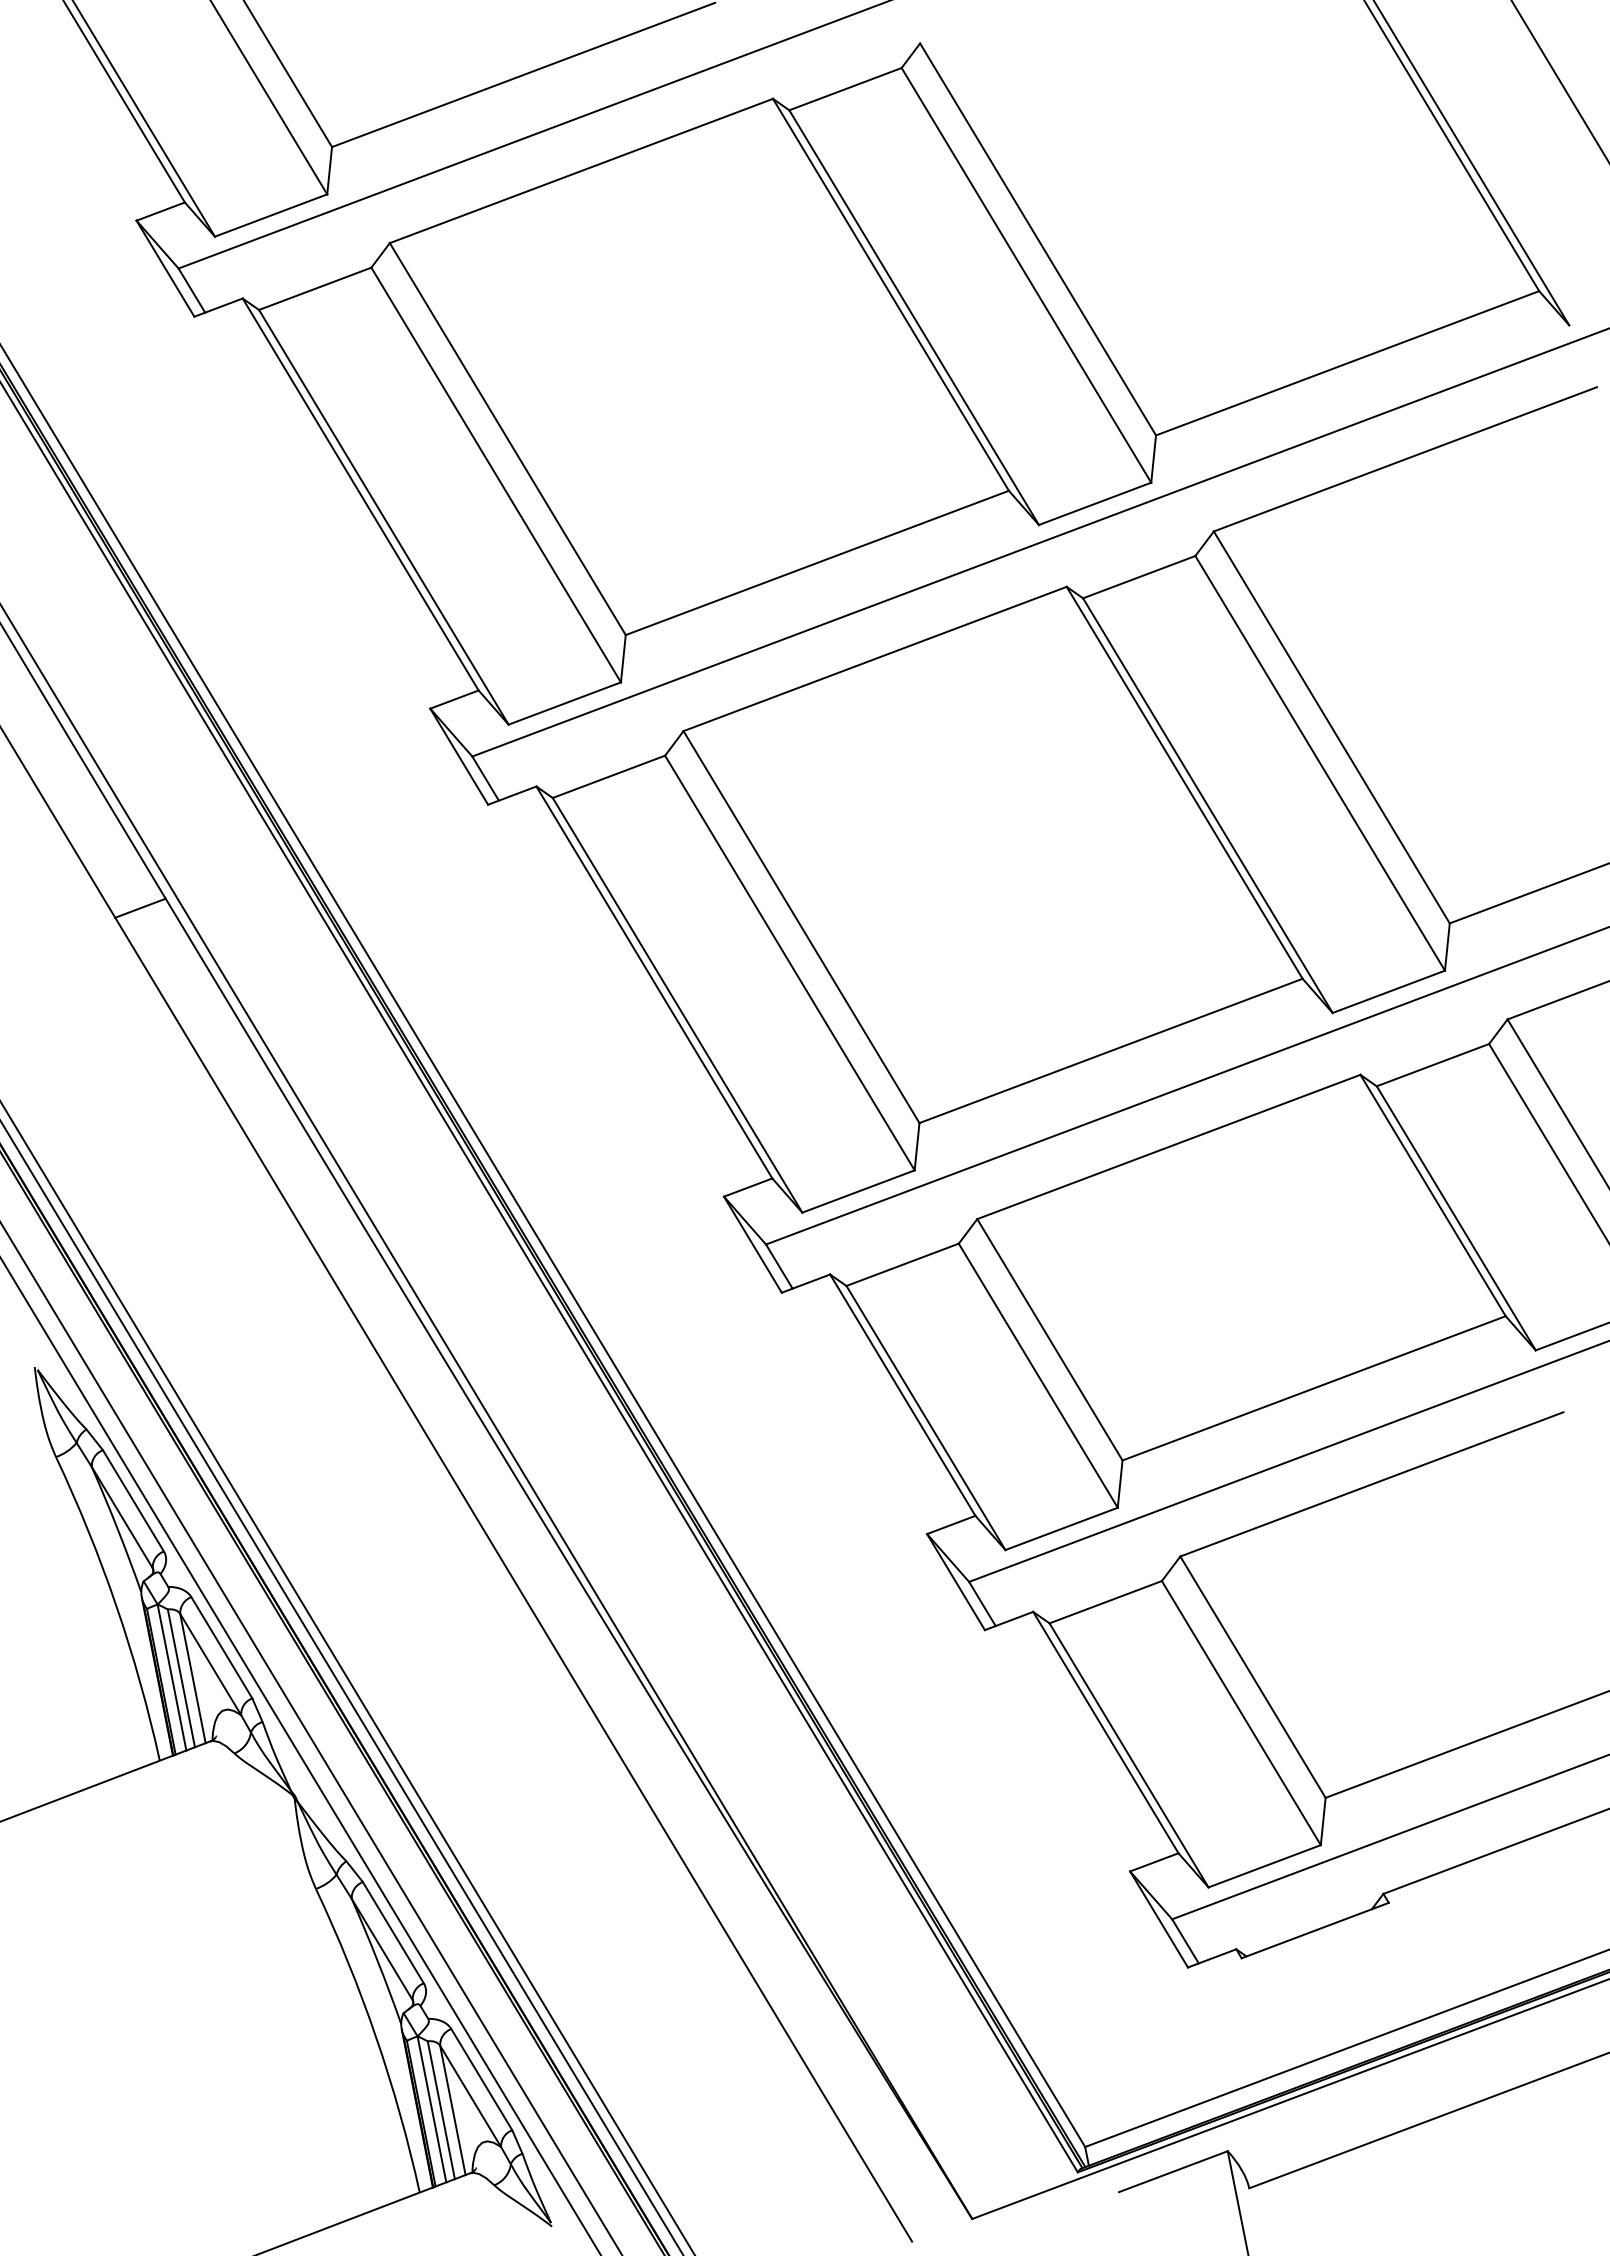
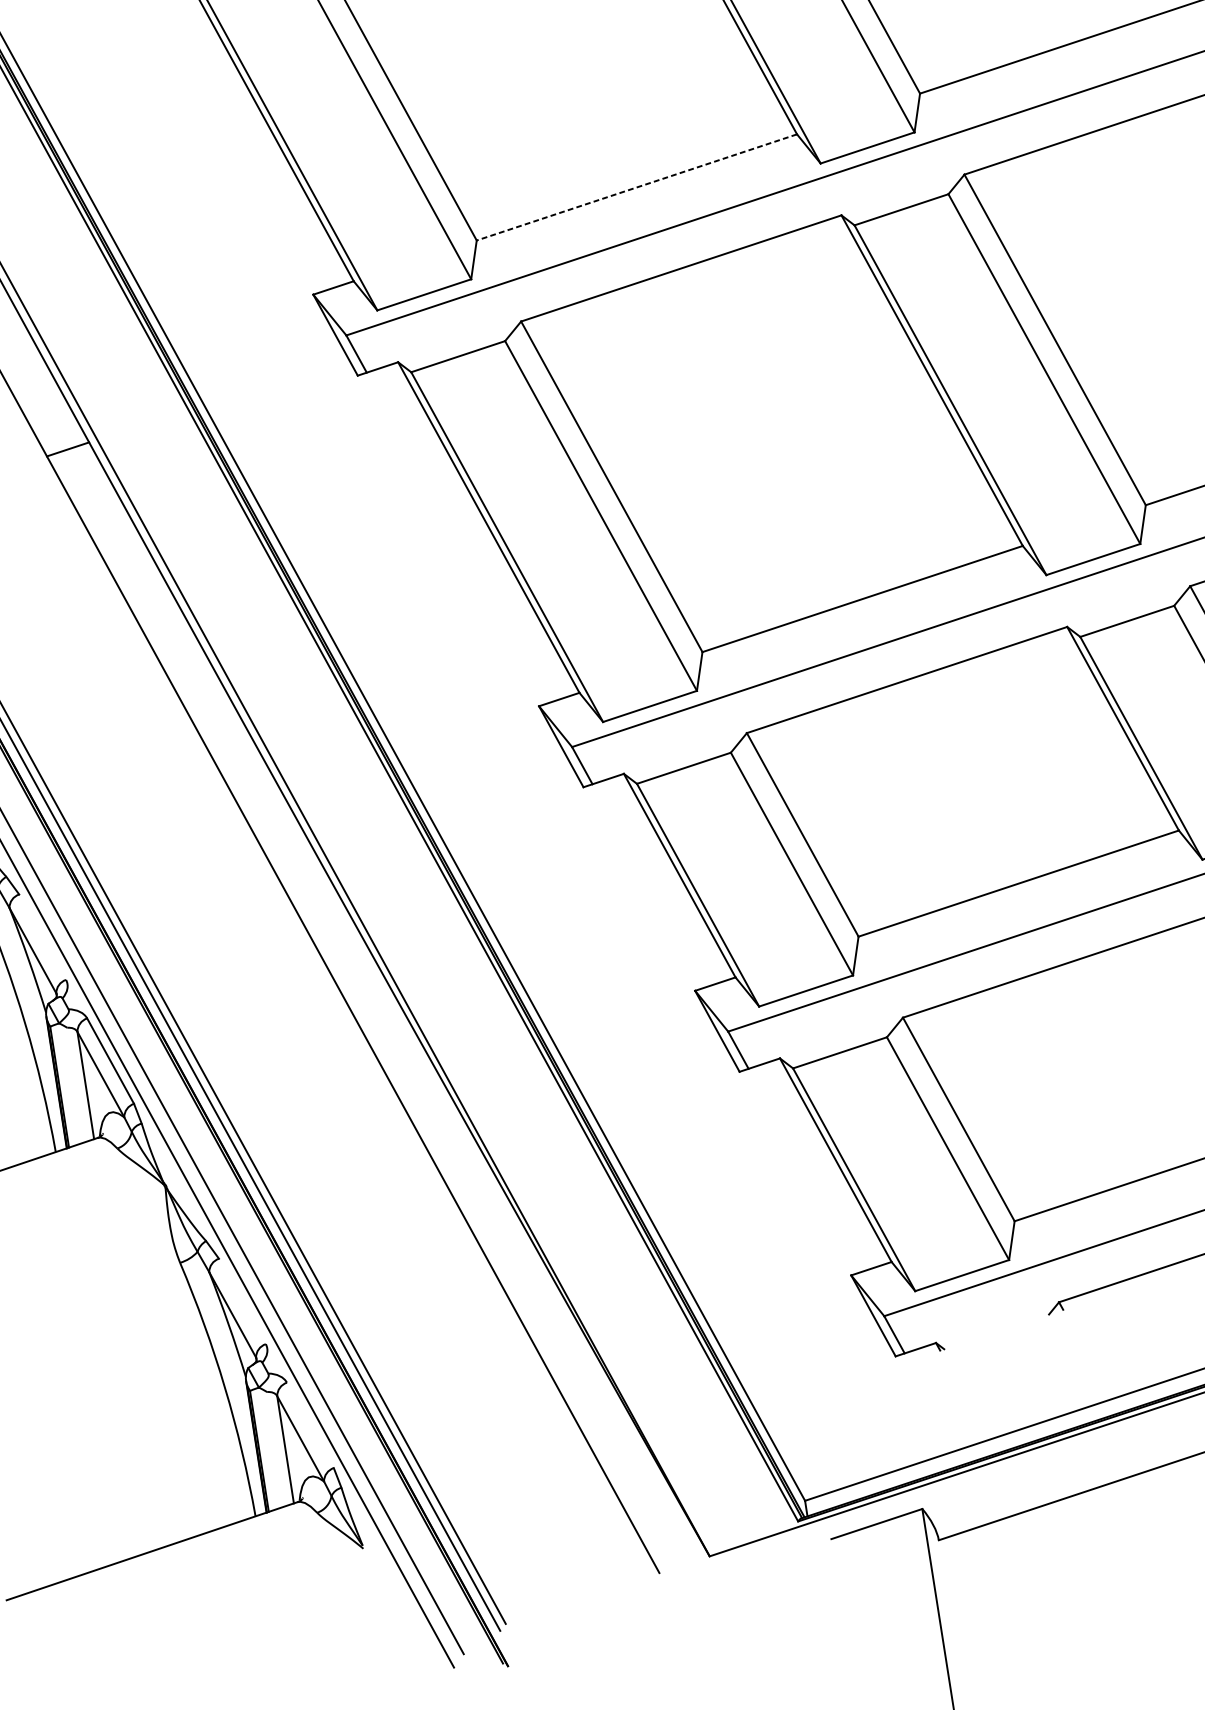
line: (817, 562) -> (637, 187), solid -> dashed
line: (132, 1500) -> (41, 936), removed
line: (171, 1677) -> (68, 1083), removed
line: (180, 1678) -> (75, 1085), removed
line: (1314, 1930) -> (1001, 1330), removed
line: (392, 1932) -> (241, 1301), removed
line: (481, 2079) -> (310, 1425), removed
line: (431, 2109) -> (267, 1448), removed
line: (440, 2110) -> (275, 1449), removed

